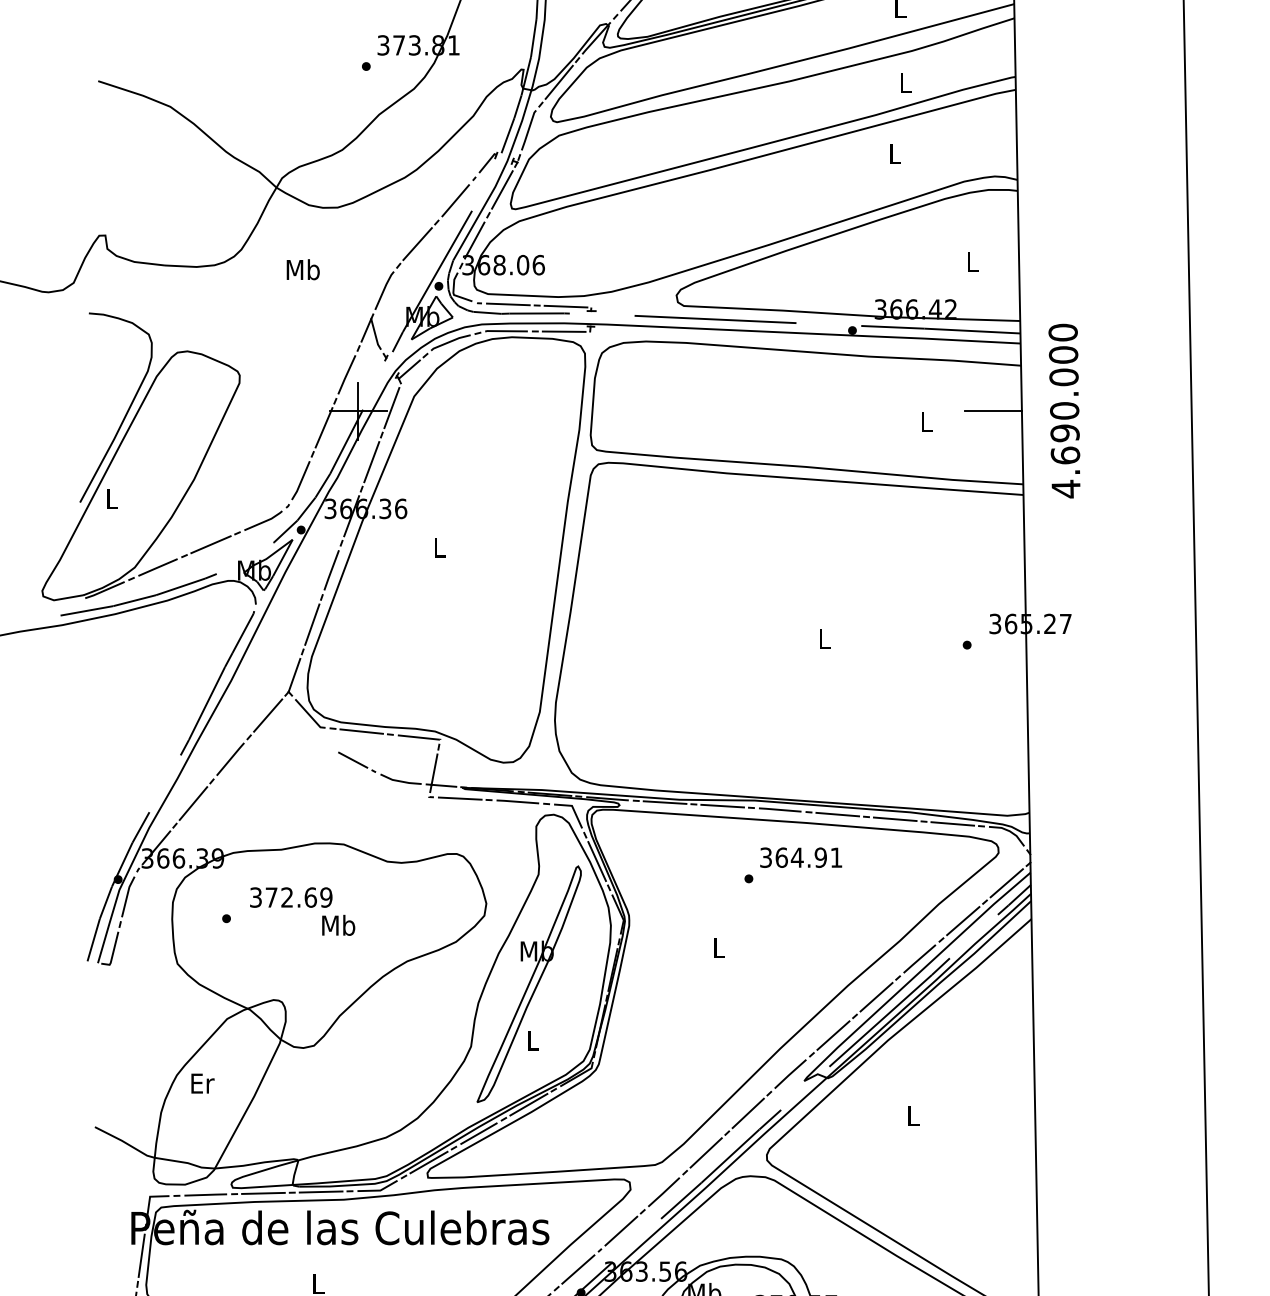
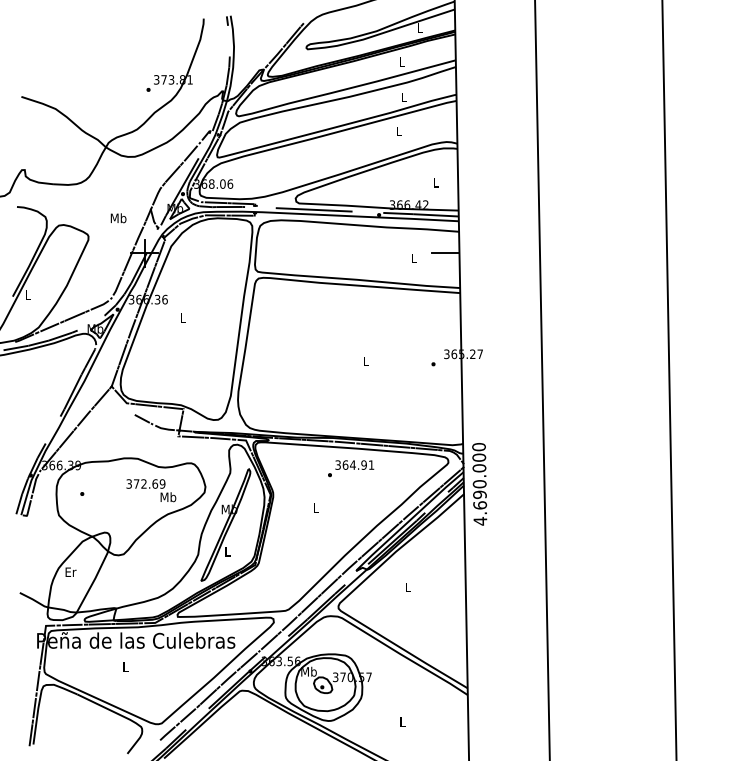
text: (302, 270) -> (118, 218), moved
text: (1064, 411) -> (479, 484), moved
text: (302, 911) -> (151, 490), moved

